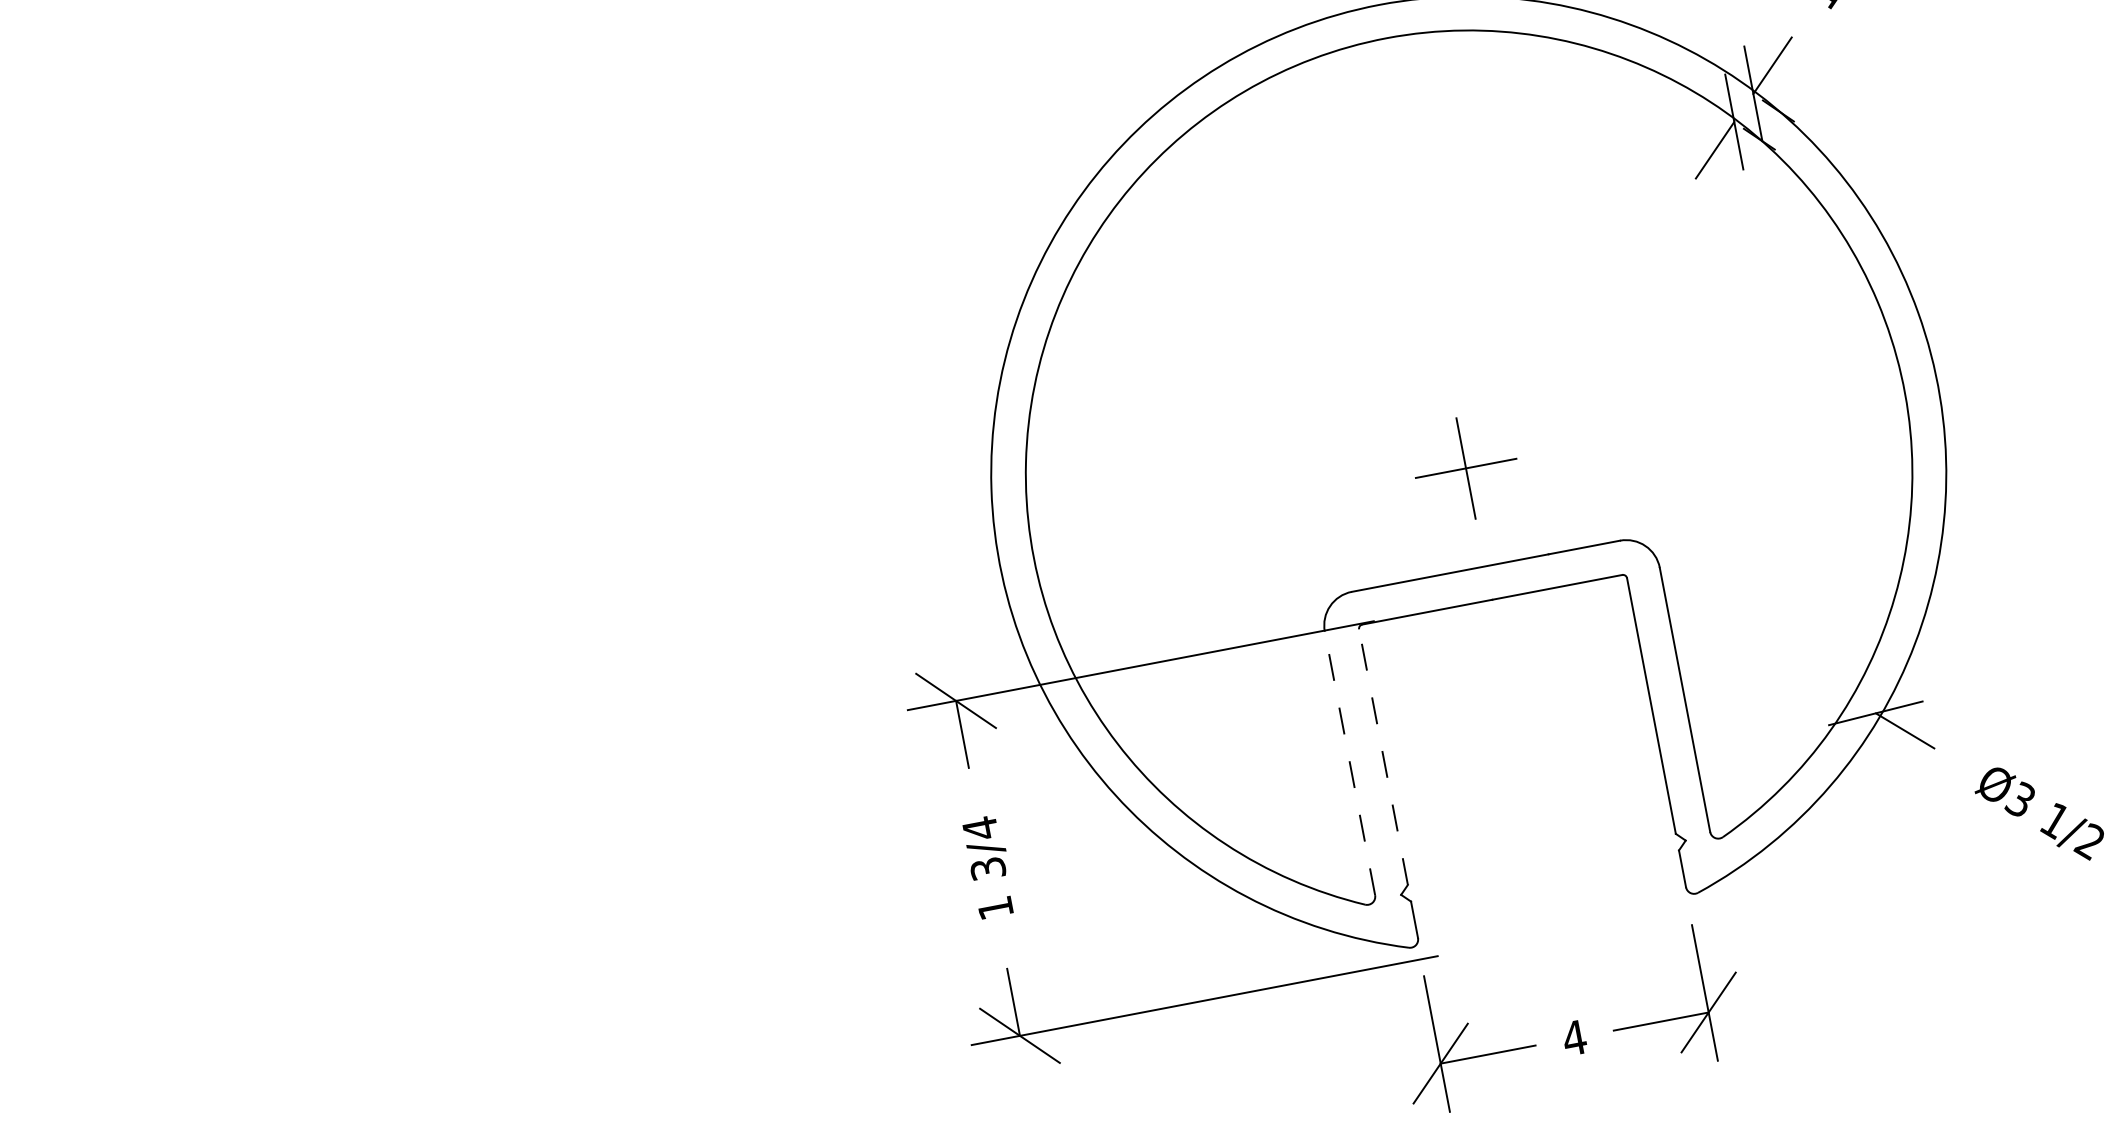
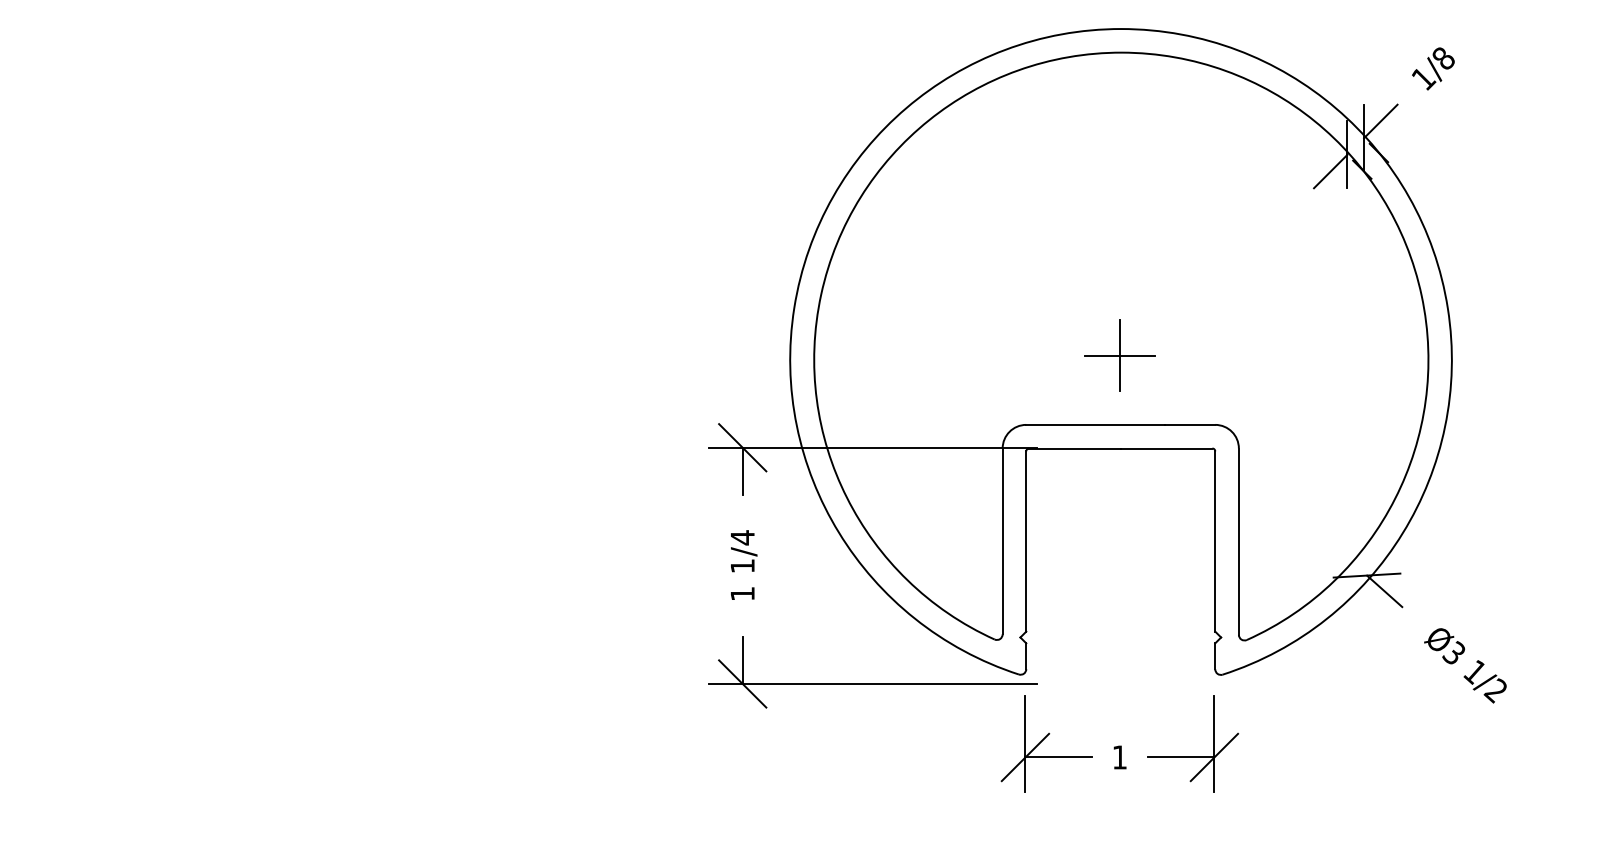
line: (1383, 757) -> (1026, 541), dashed -> solid
line: (1349, 763) -> (1002, 541), dashed -> solid
text: (987, 869) -> (742, 566), 3/4 -> 1/4
text: (1574, 1038) -> (1119, 757), 4 -> 1

